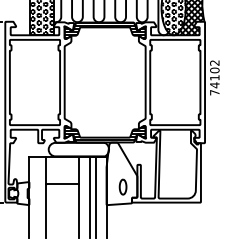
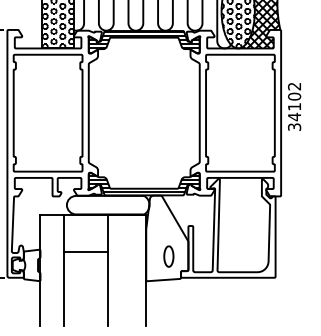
text: (214, 92) -> (294, 126), 74102 -> 34102
line: (89, 196) -> (122, 269), removed
line: (95, 196) -> (131, 269), removed

